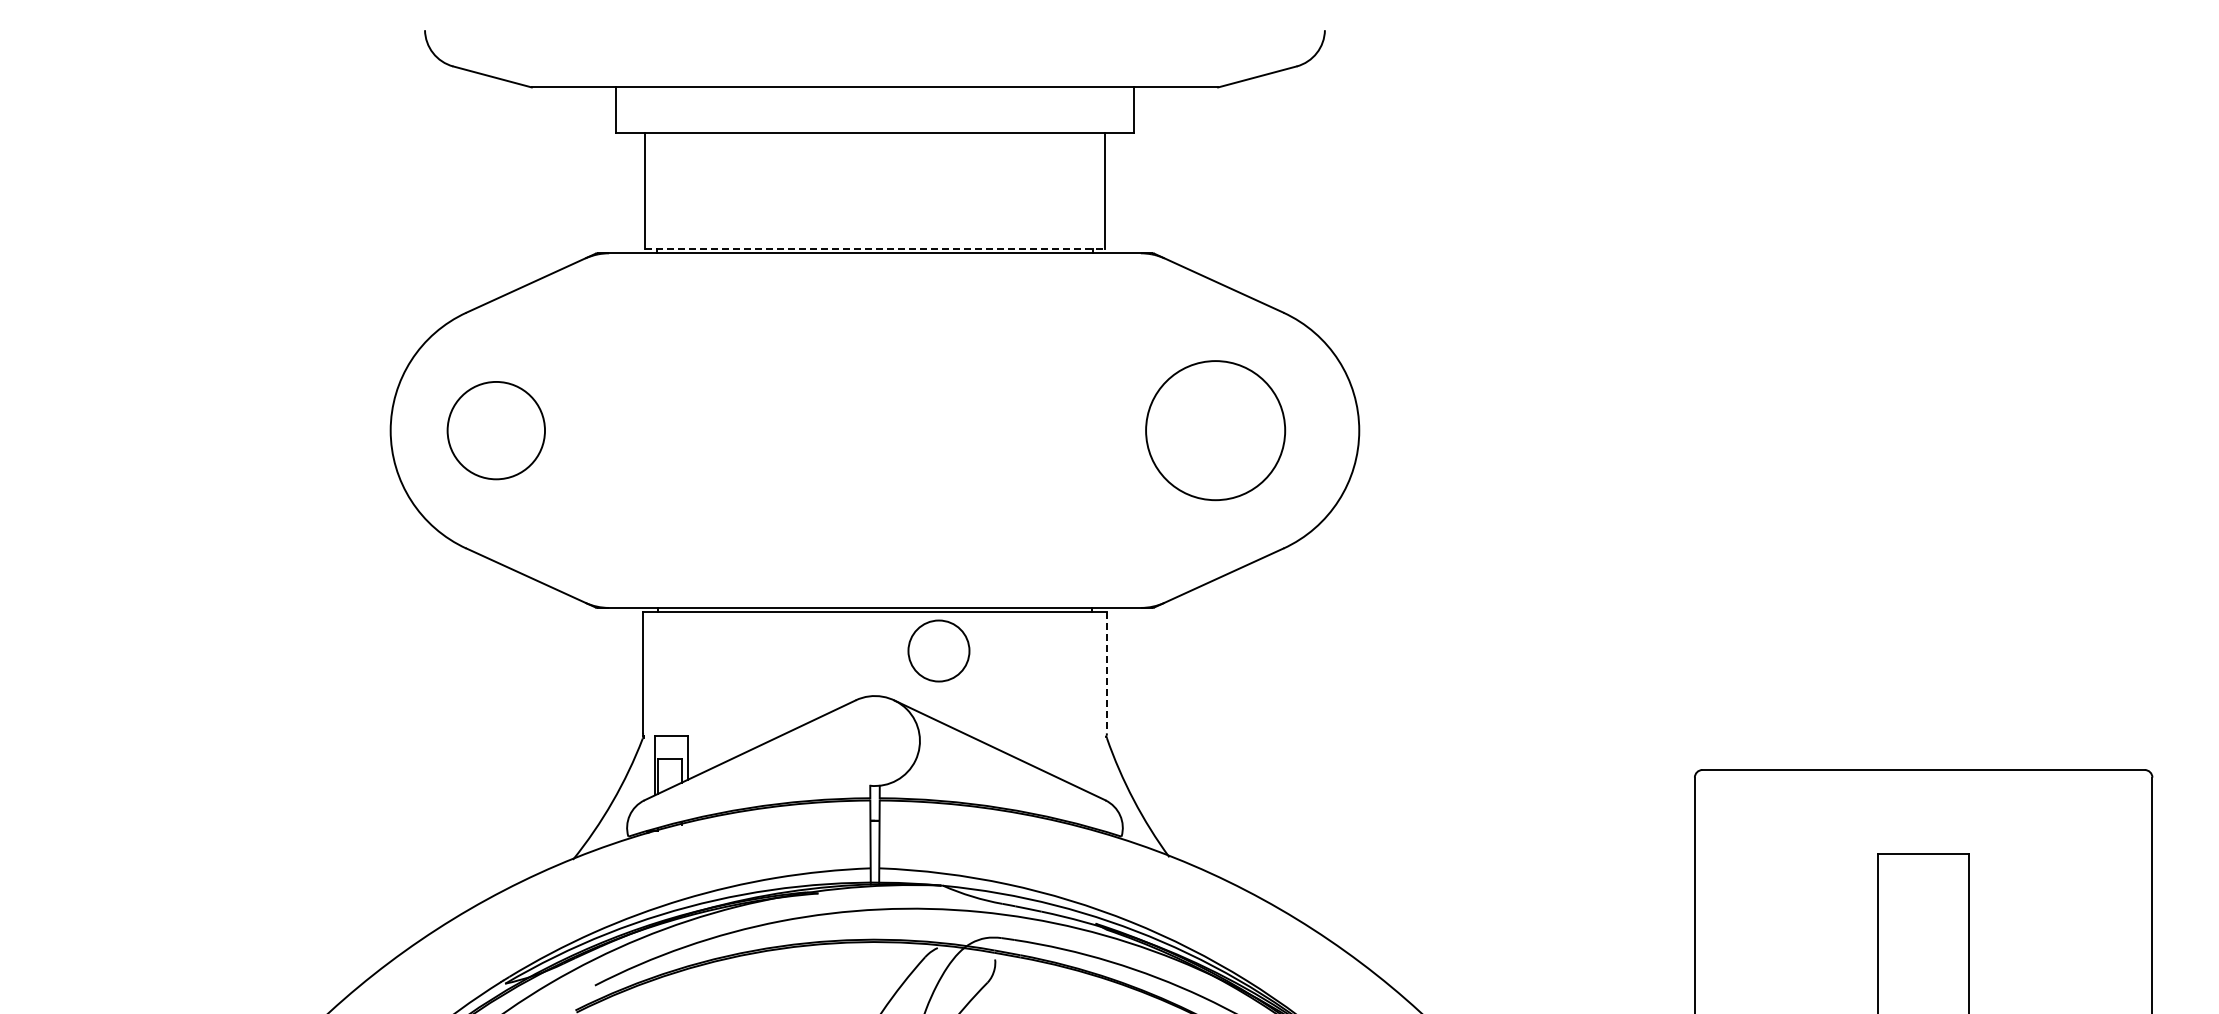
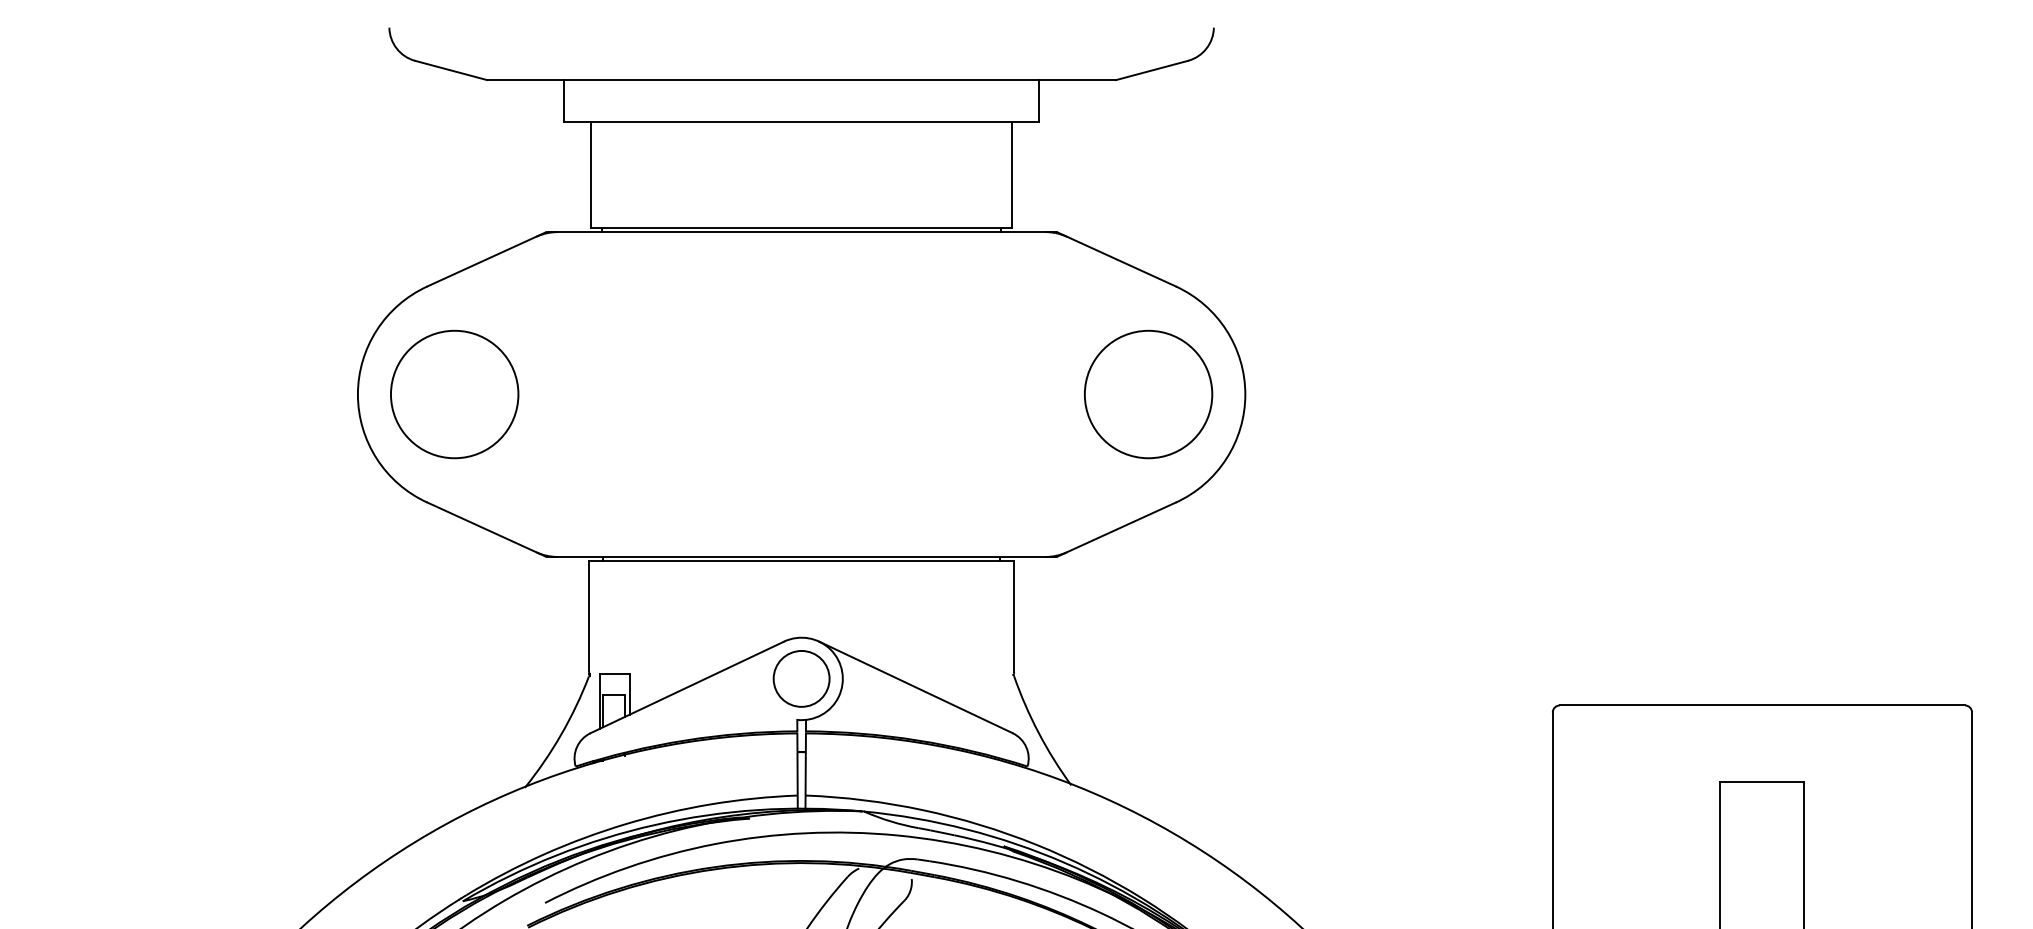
line: (874, 248) -> (801, 227), dashed -> solid
circle: (495, 430) -> (453, 394), size x1.43
circle: (1215, 430) -> (1148, 394), moved
circle: (938, 650) -> (801, 678), moved
line: (1106, 673) -> (1013, 617), dashed -> solid

